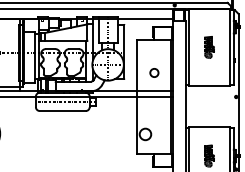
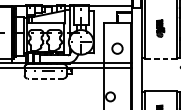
circle: (154, 72) -> (117, 48), size x1.6
line: (209, 85) -> (160, 58), solid -> dashed
line: (62, 111) -> (45, 78), solid -> dashed

